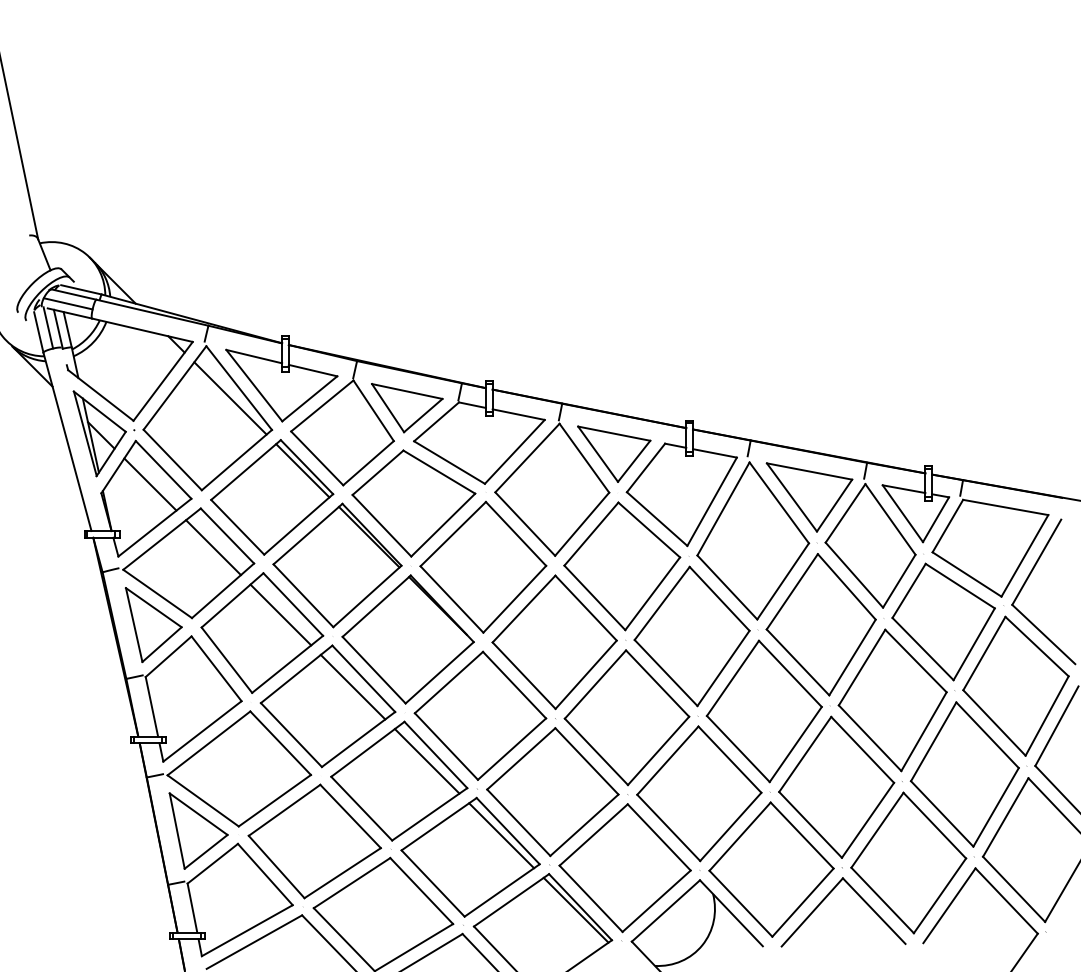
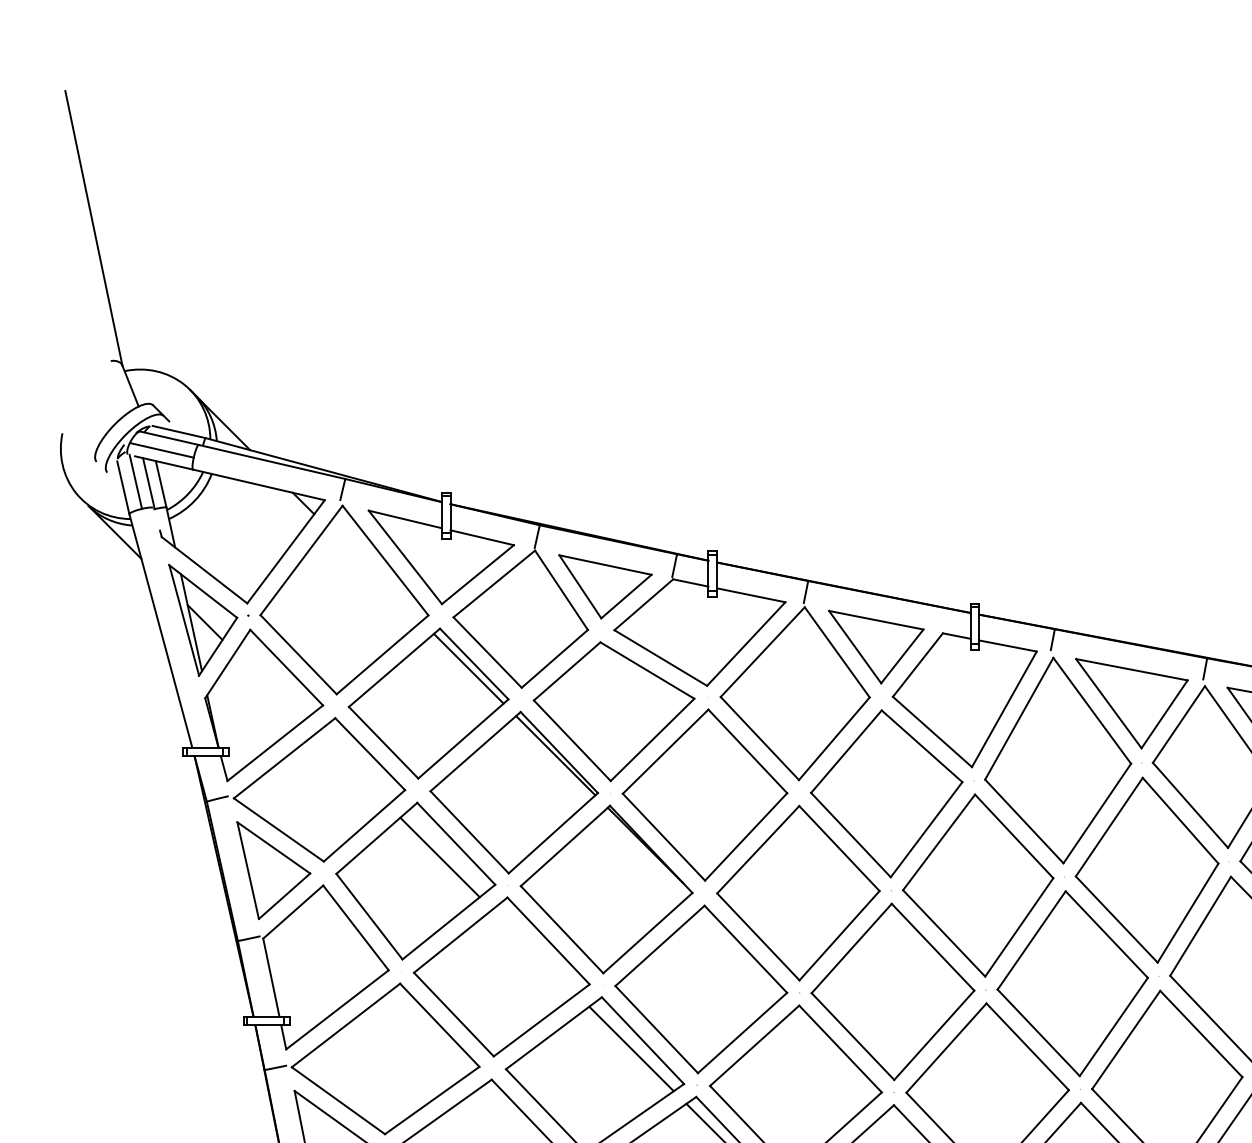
line: (230, 398) -> (374, 574), removed
line: (150, 484) -> (269, 686), removed
line: (213, 547) -> (351, 769), removed
line: (352, 686) -> (533, 951), removed

